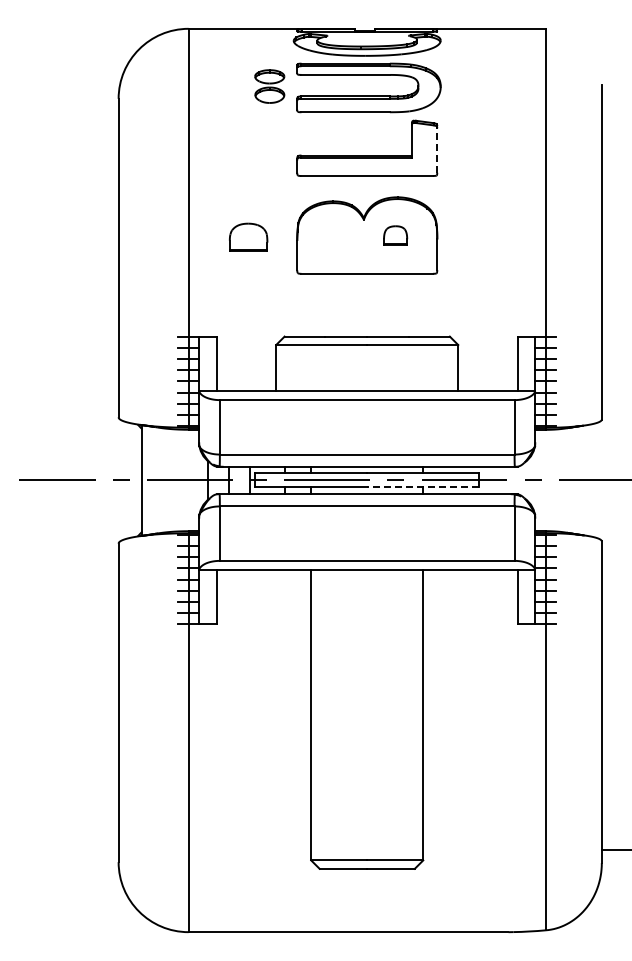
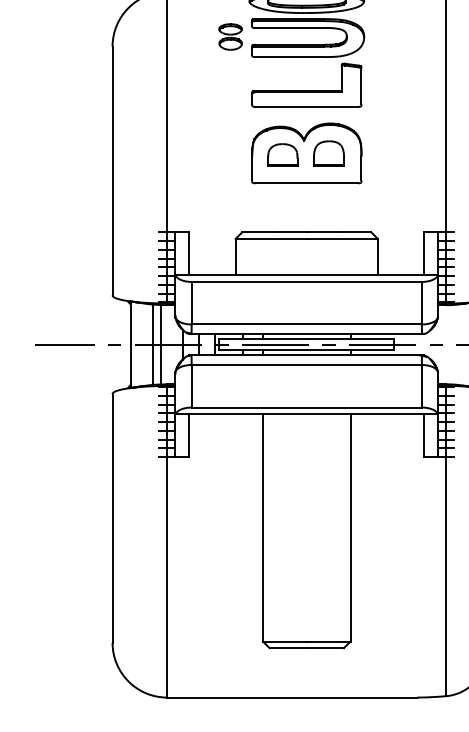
line: (437, 148) -> (361, 85), dashed -> solid
part: (395, 235) -> (328, 153), size x1.67
part: (248, 236) -> (282, 154), moved
line: (170, 480) -> (153, 344), added
line: (180, 480) -> (160, 344), added
line: (422, 487) -> (349, 350), dashed -> solid

